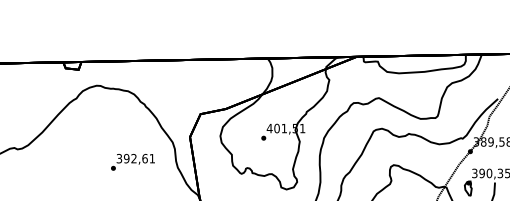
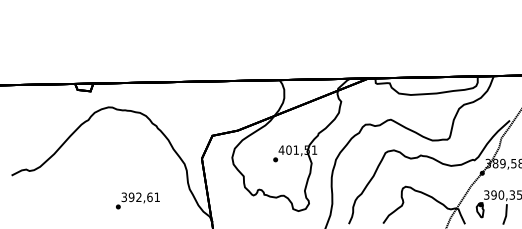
text: (132, 161) -> (137, 200), moved

